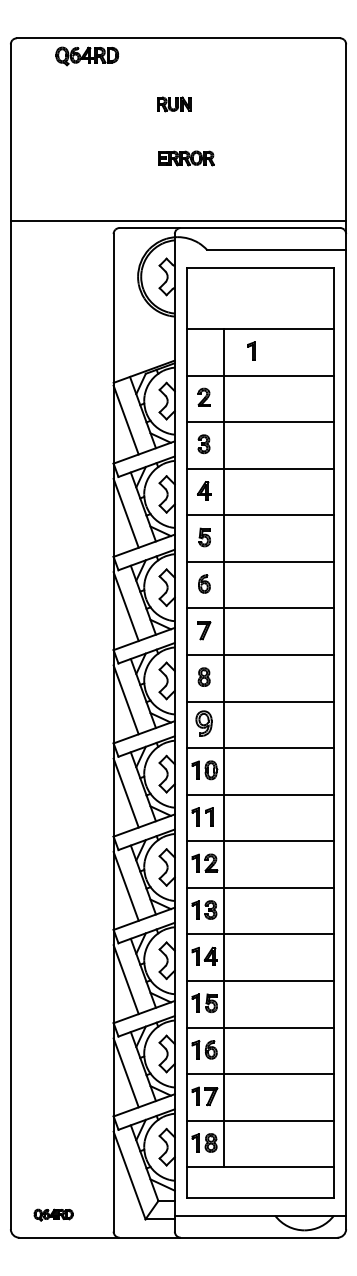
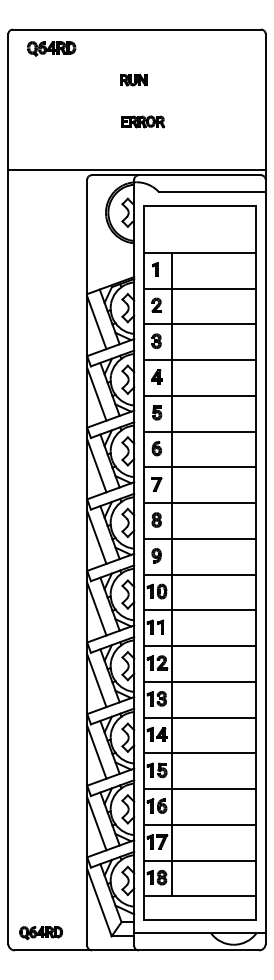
part: (87, 56) -> (51, 48), moved
part: (251, 350) -> (155, 269), moved
part: (203, 723) -> (156, 555), size x0.71
part: (53, 1214) -> (41, 932), size x1.43

